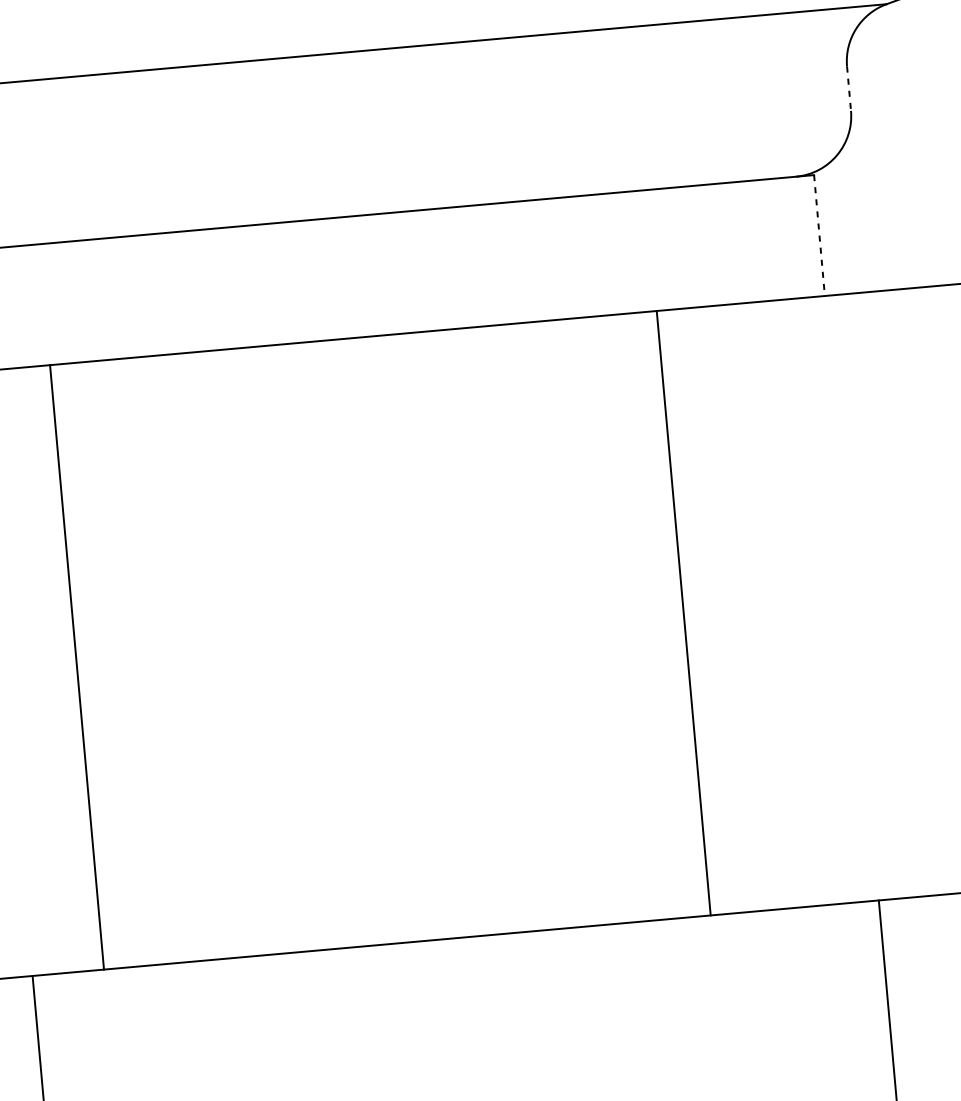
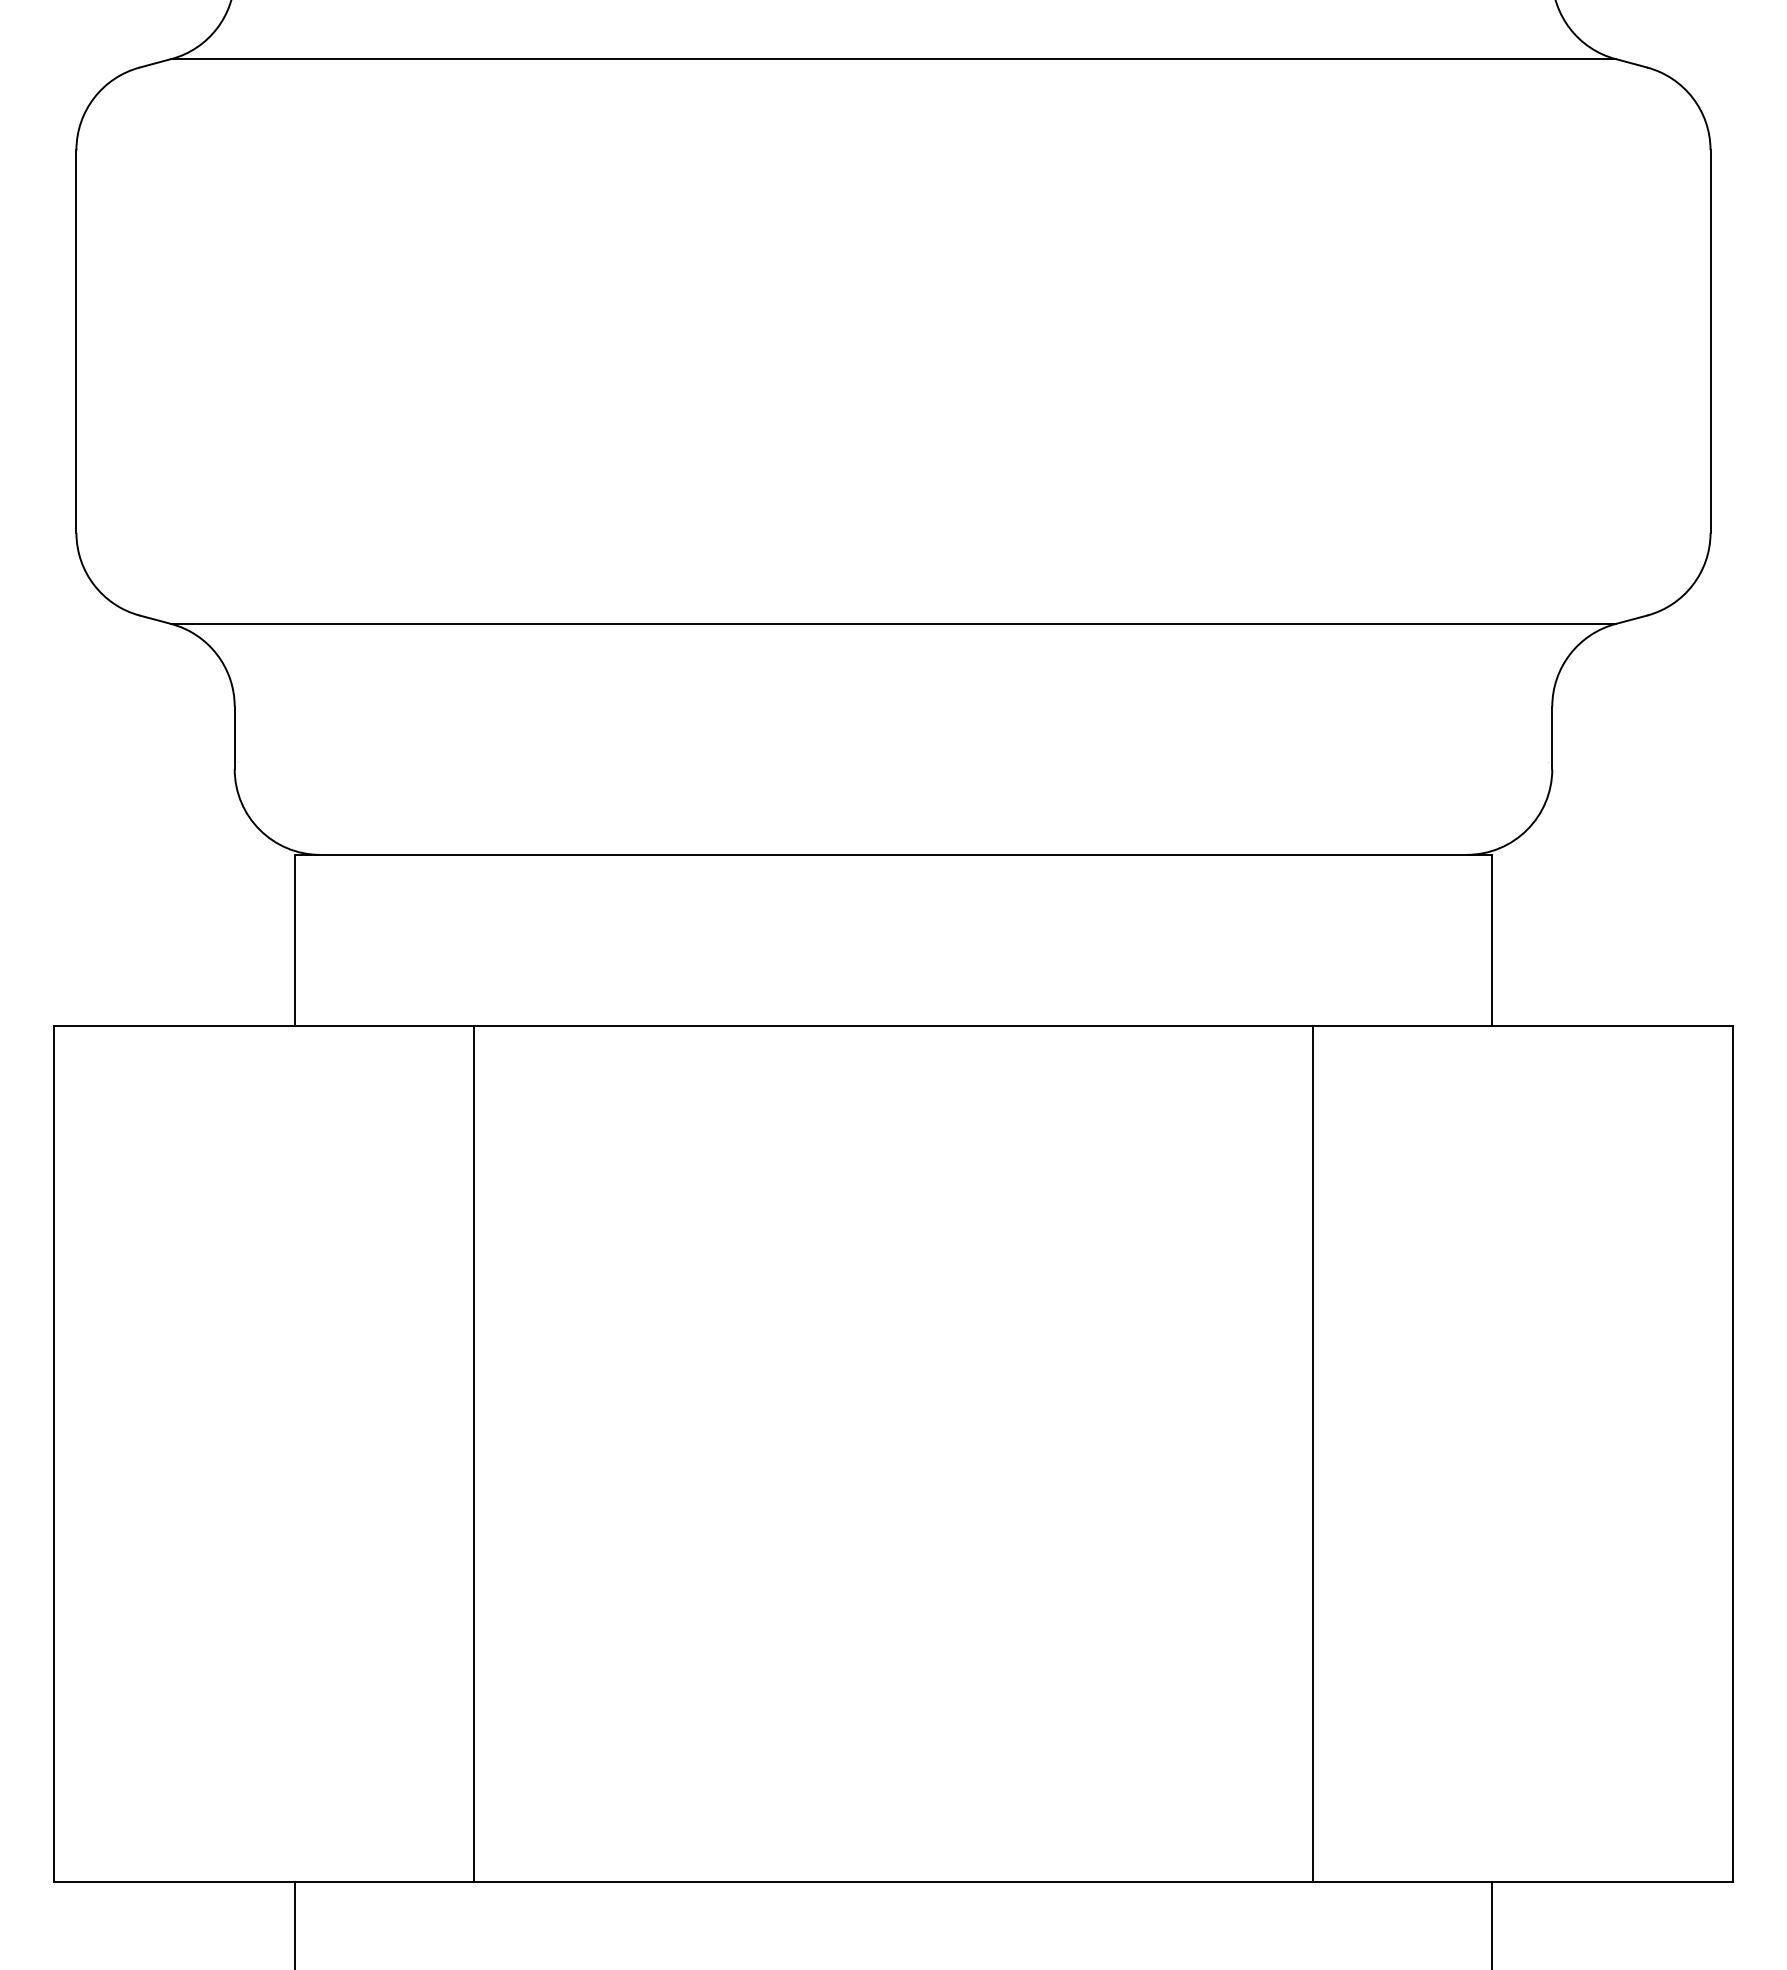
line: (849, 89) -> (1552, 738), dashed -> solid
line: (819, 235) -> (1492, 940), dashed -> solid
line: (683, 613) -> (1313, 1453), moved
line: (76, 667) -> (473, 1453), moved

